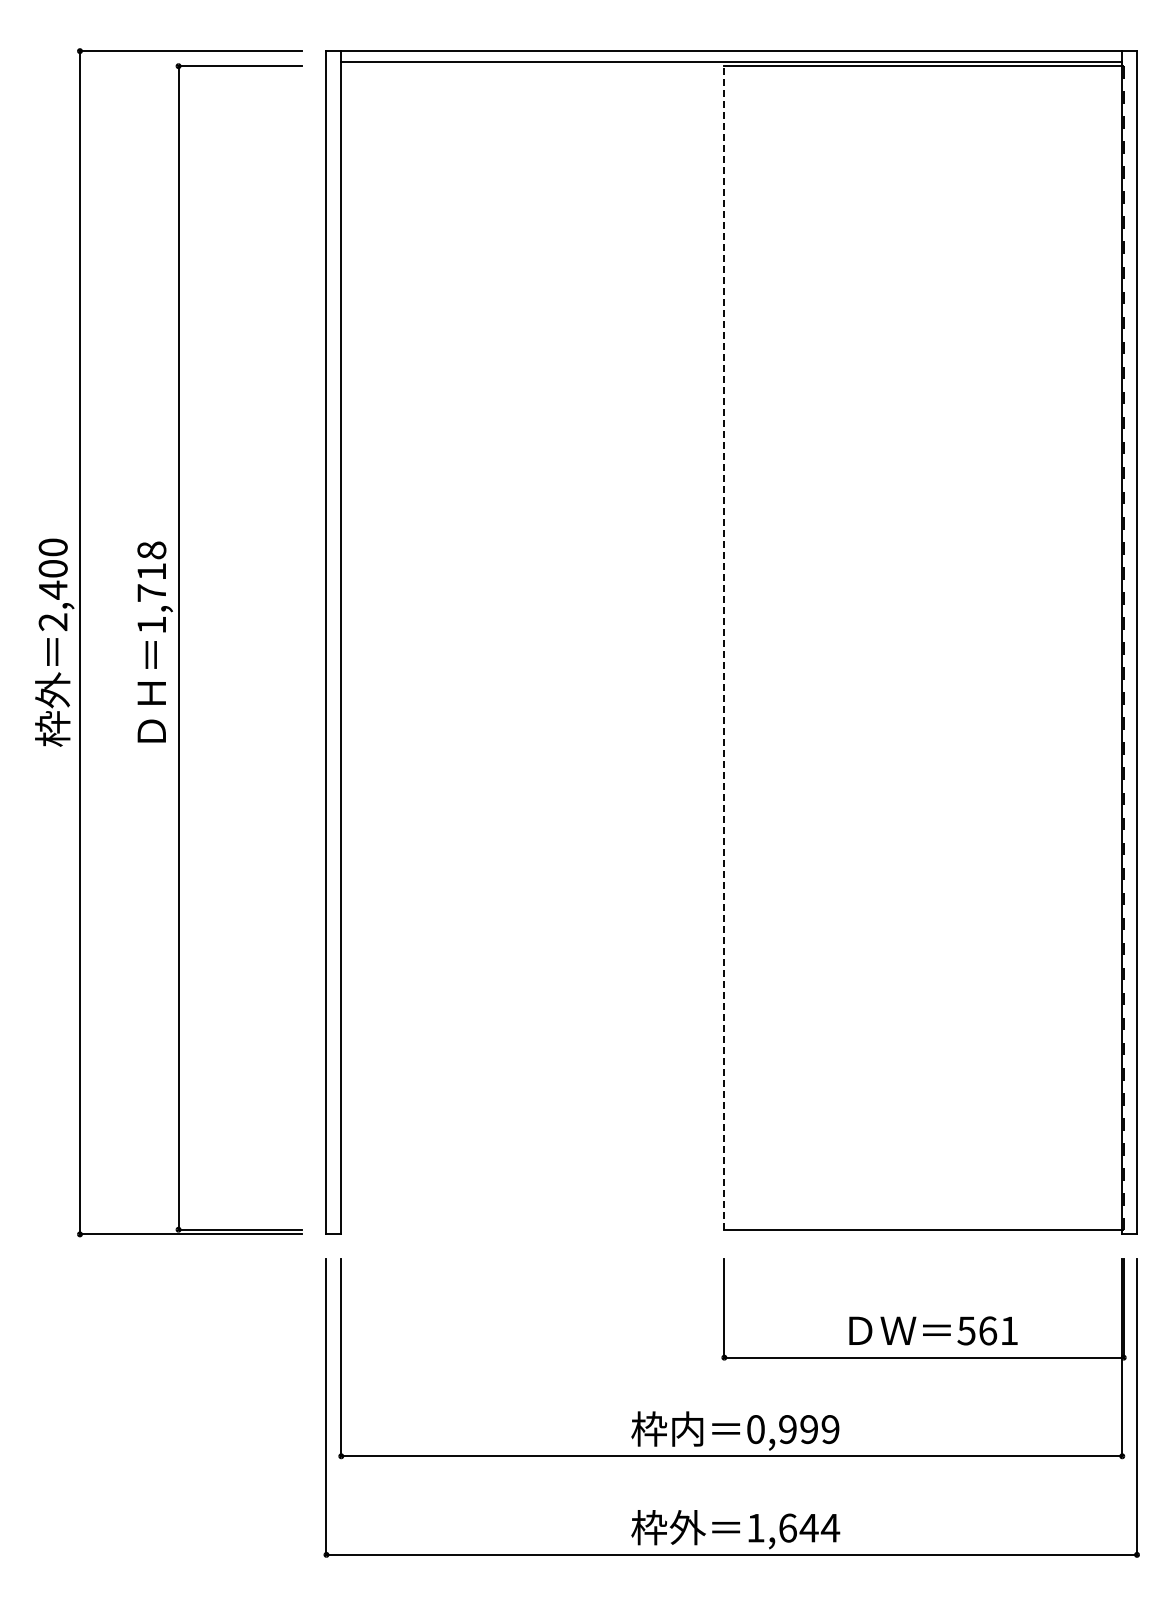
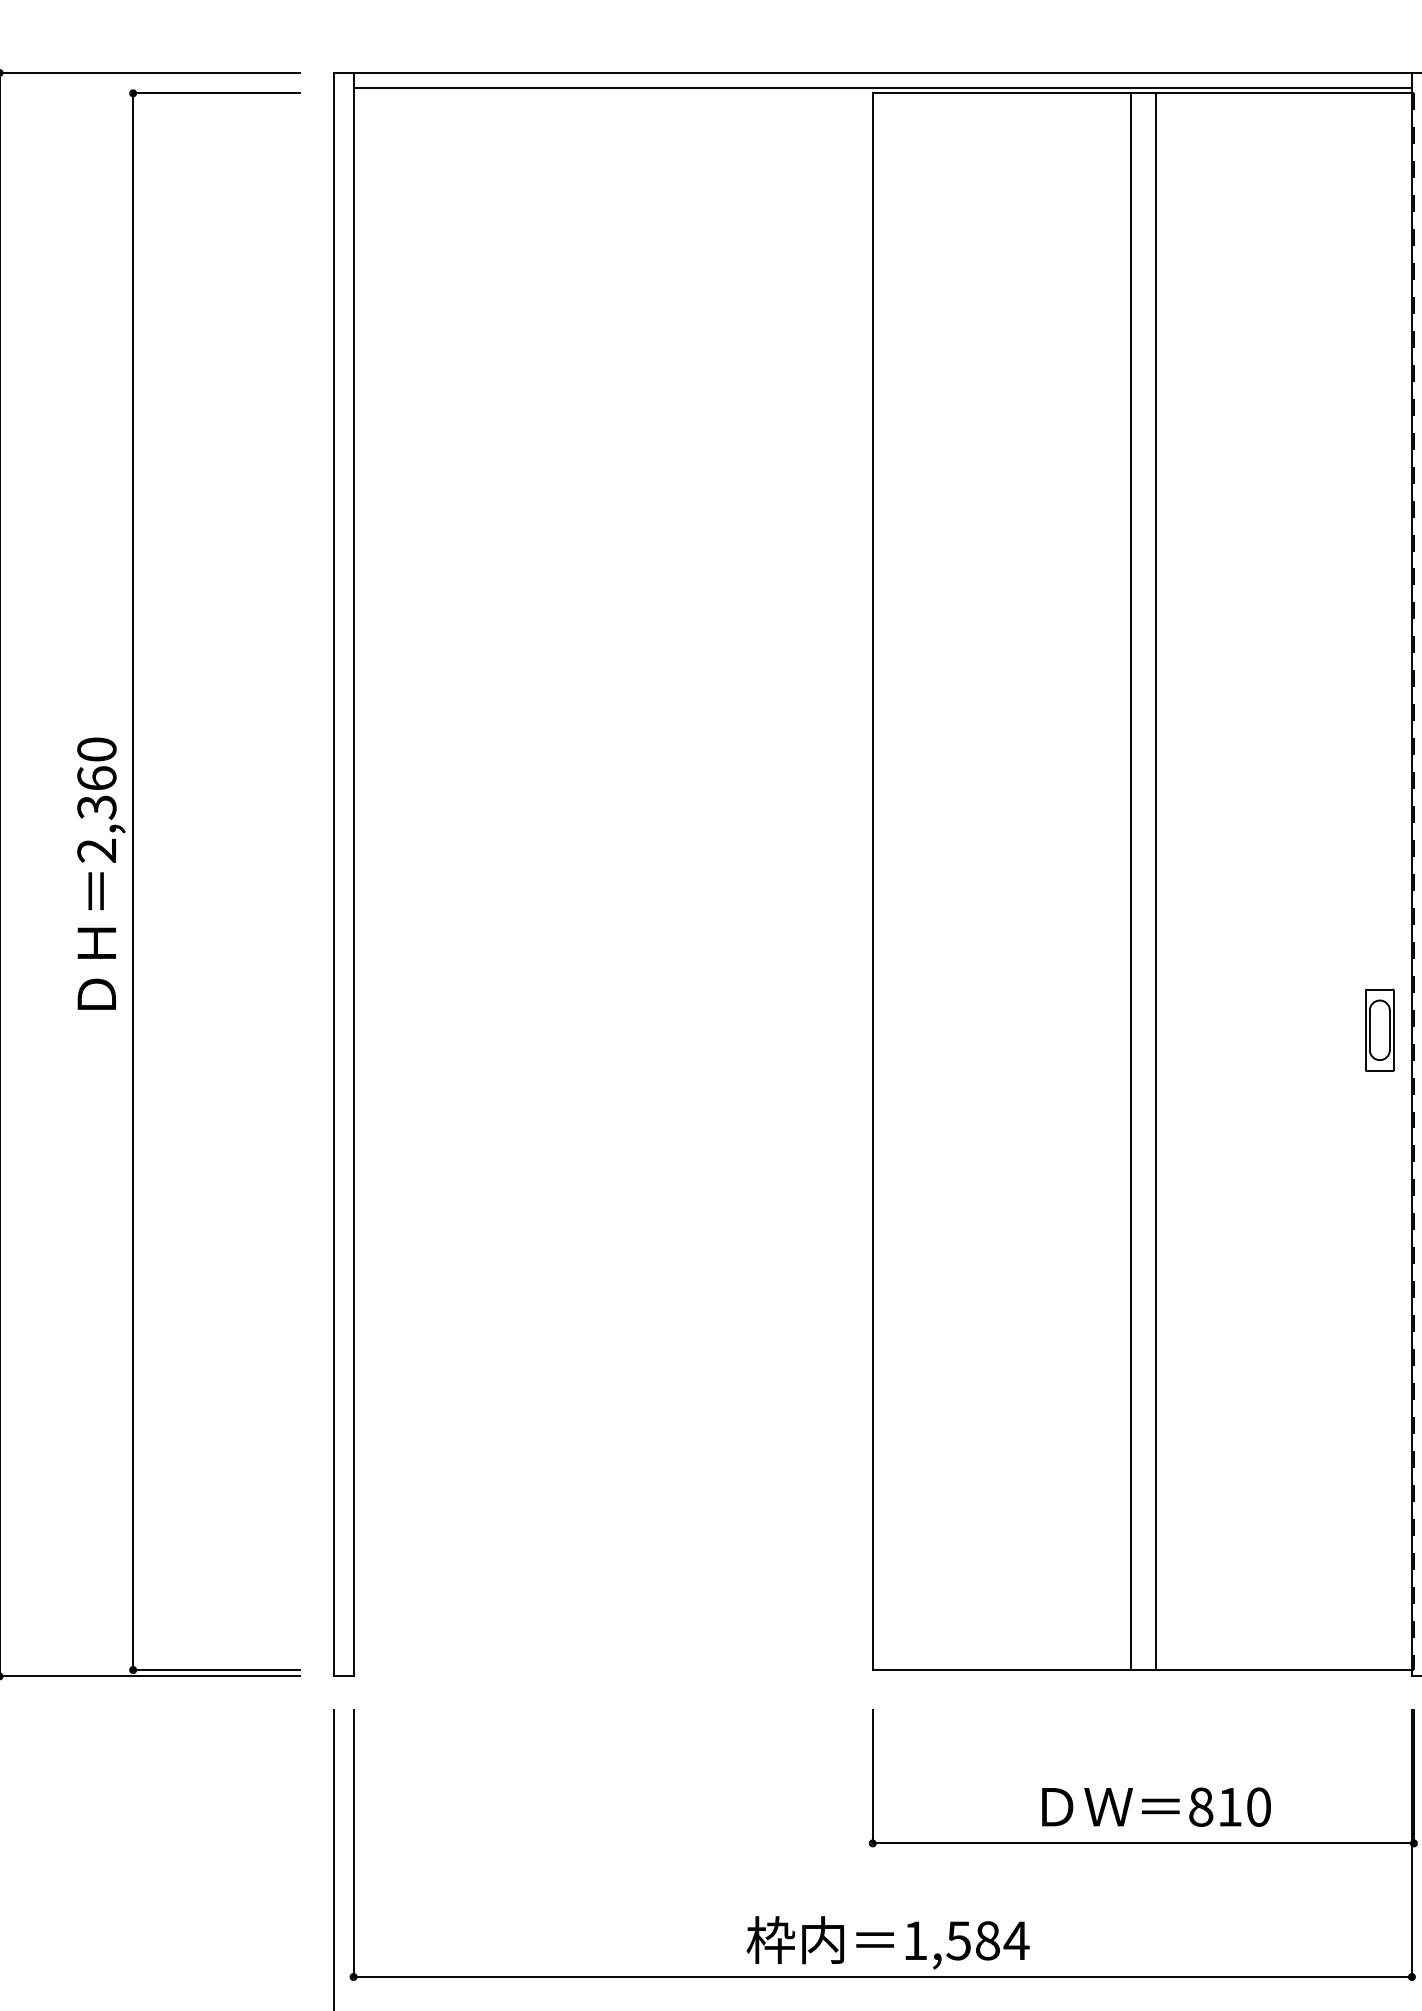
text: (151, 587) -> (96, 799), 1,718 -> 2,360
line: (724, 647) -> (872, 881), dashed -> solid
line: (914, 647) -> (1130, 881), added
line: (933, 647) -> (1156, 881), added
part: (1098, 757) -> (1379, 1030), added
text: (987, 1330) -> (1229, 1806), 561 -> 810
text: (793, 1429) -> (966, 1940), 0,999 -> 1,584

